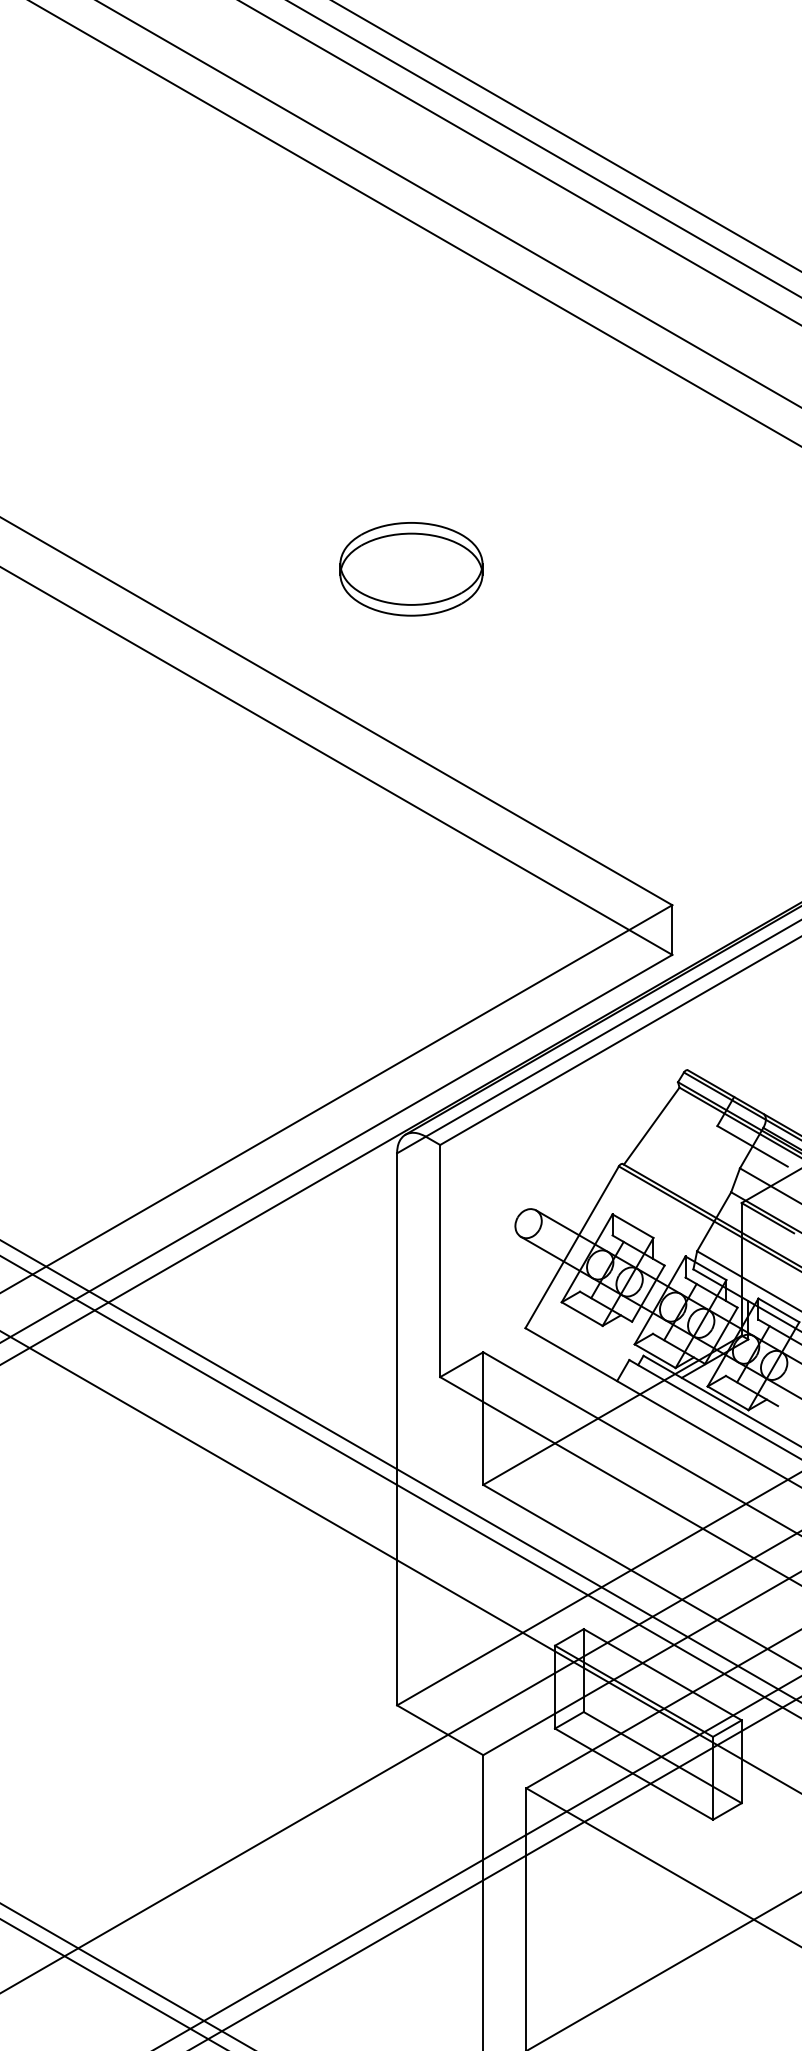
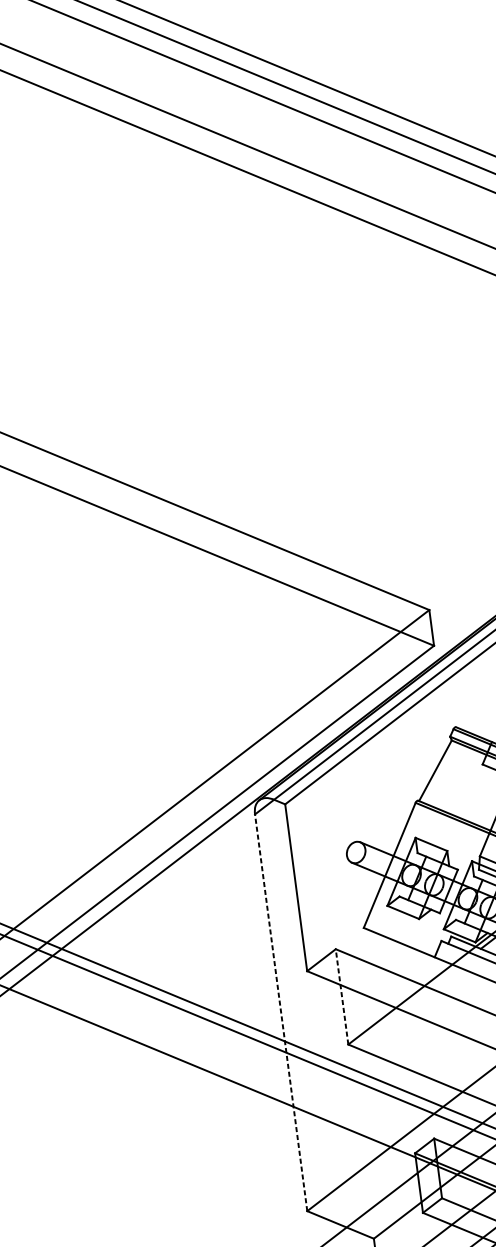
part: (411, 569) -> (210, 393), removed
line: (483, 1418) -> (342, 996), solid -> dashed
line: (397, 1428) -> (281, 1012), solid -> dashed

